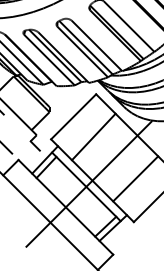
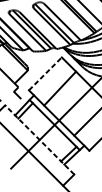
line: (73, 116) -> (45, 73), solid -> dashed
line: (65, 207) -> (39, 140), solid -> dashed

